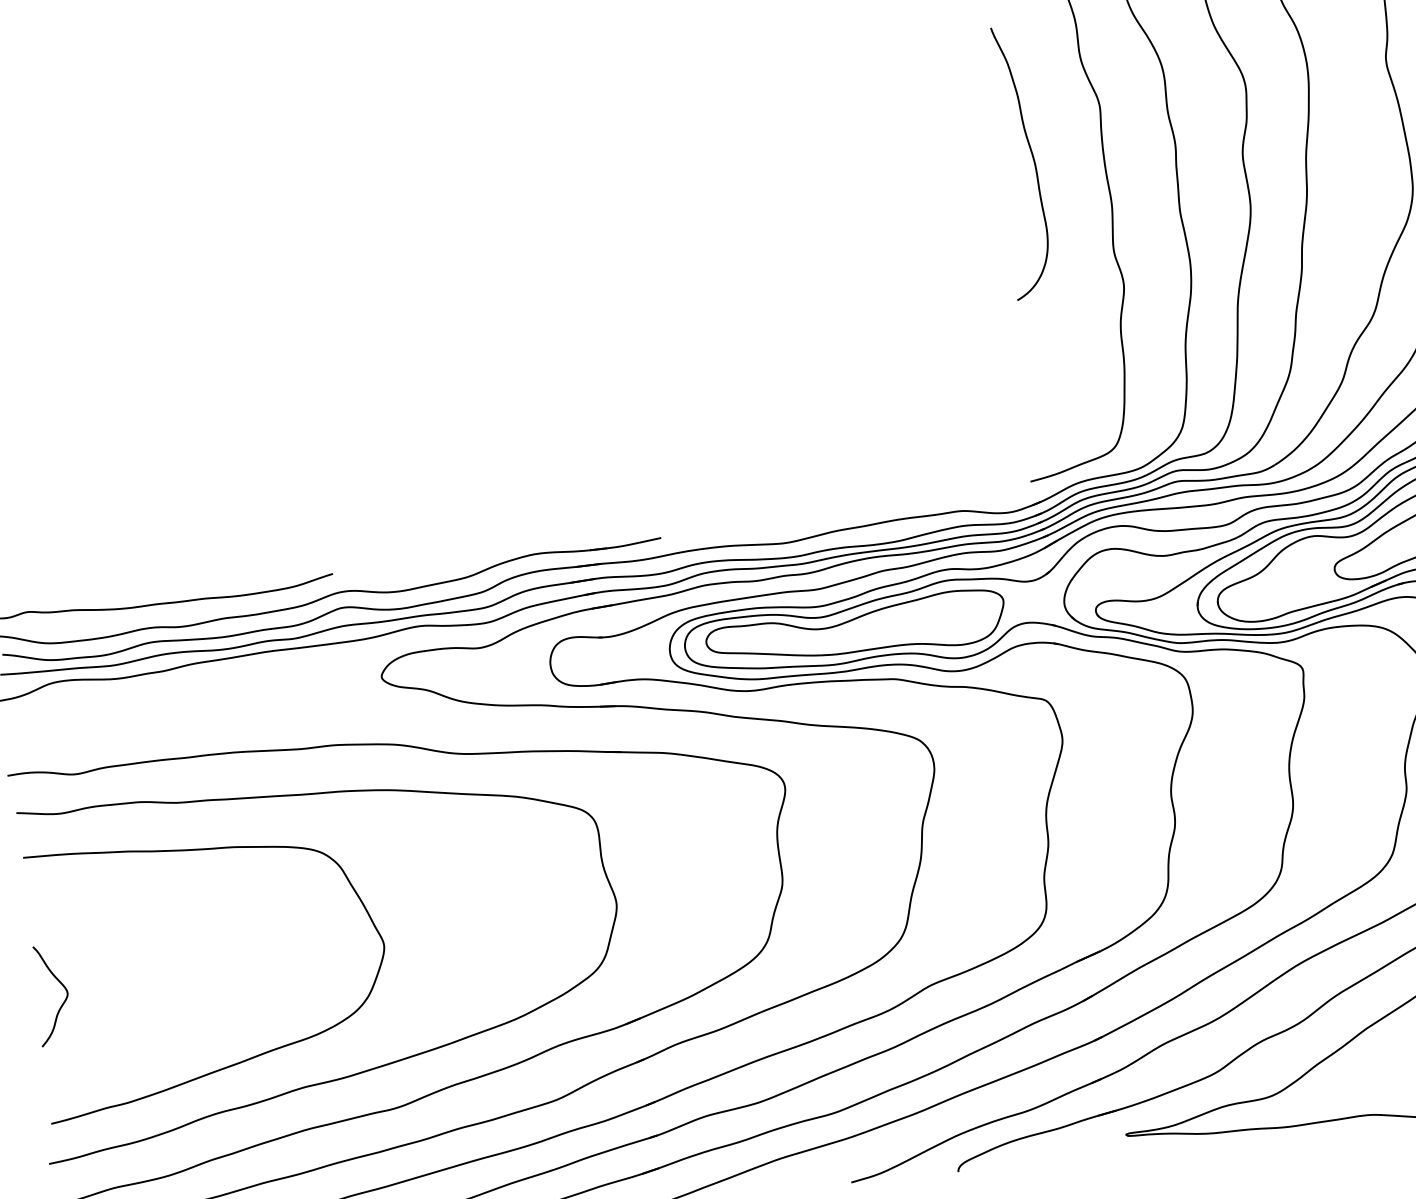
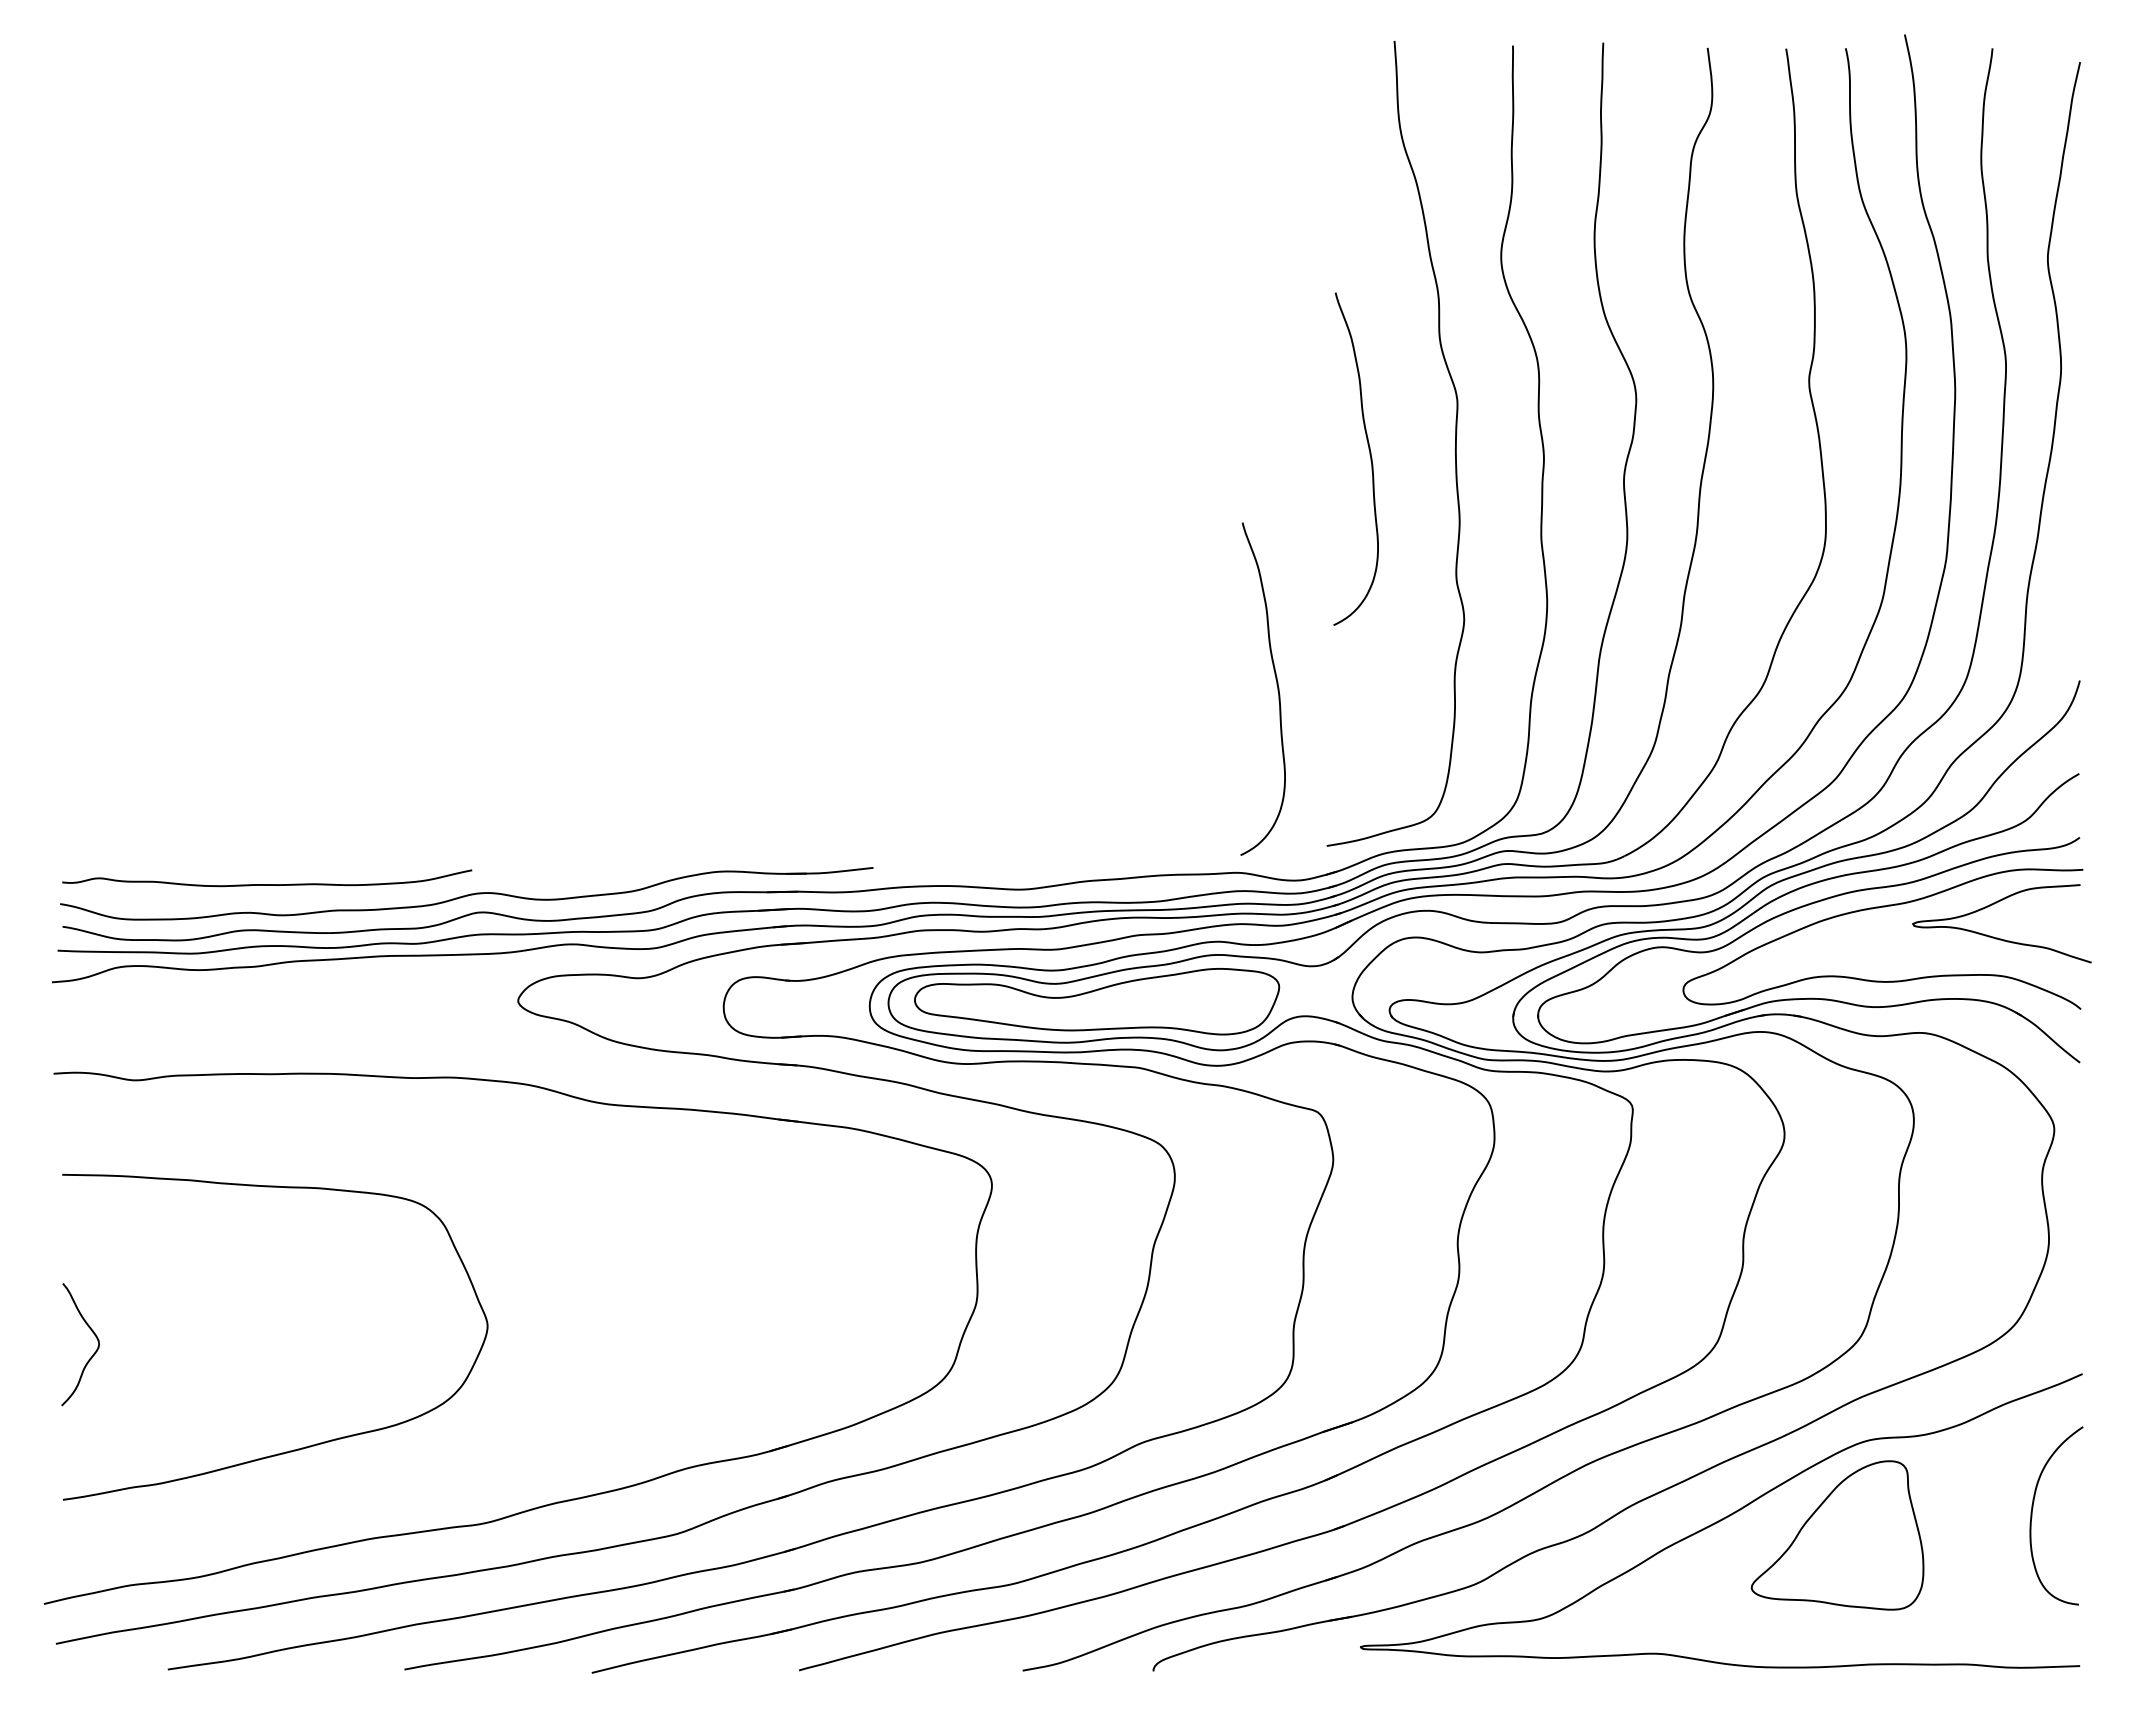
curve: (975, 354) -> (1276, 685), added
curve: (360, 1071) -> (443, 1475), removed

